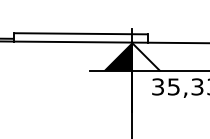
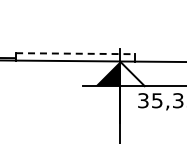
line: (81, 33) -> (75, 53), solid -> dashed

